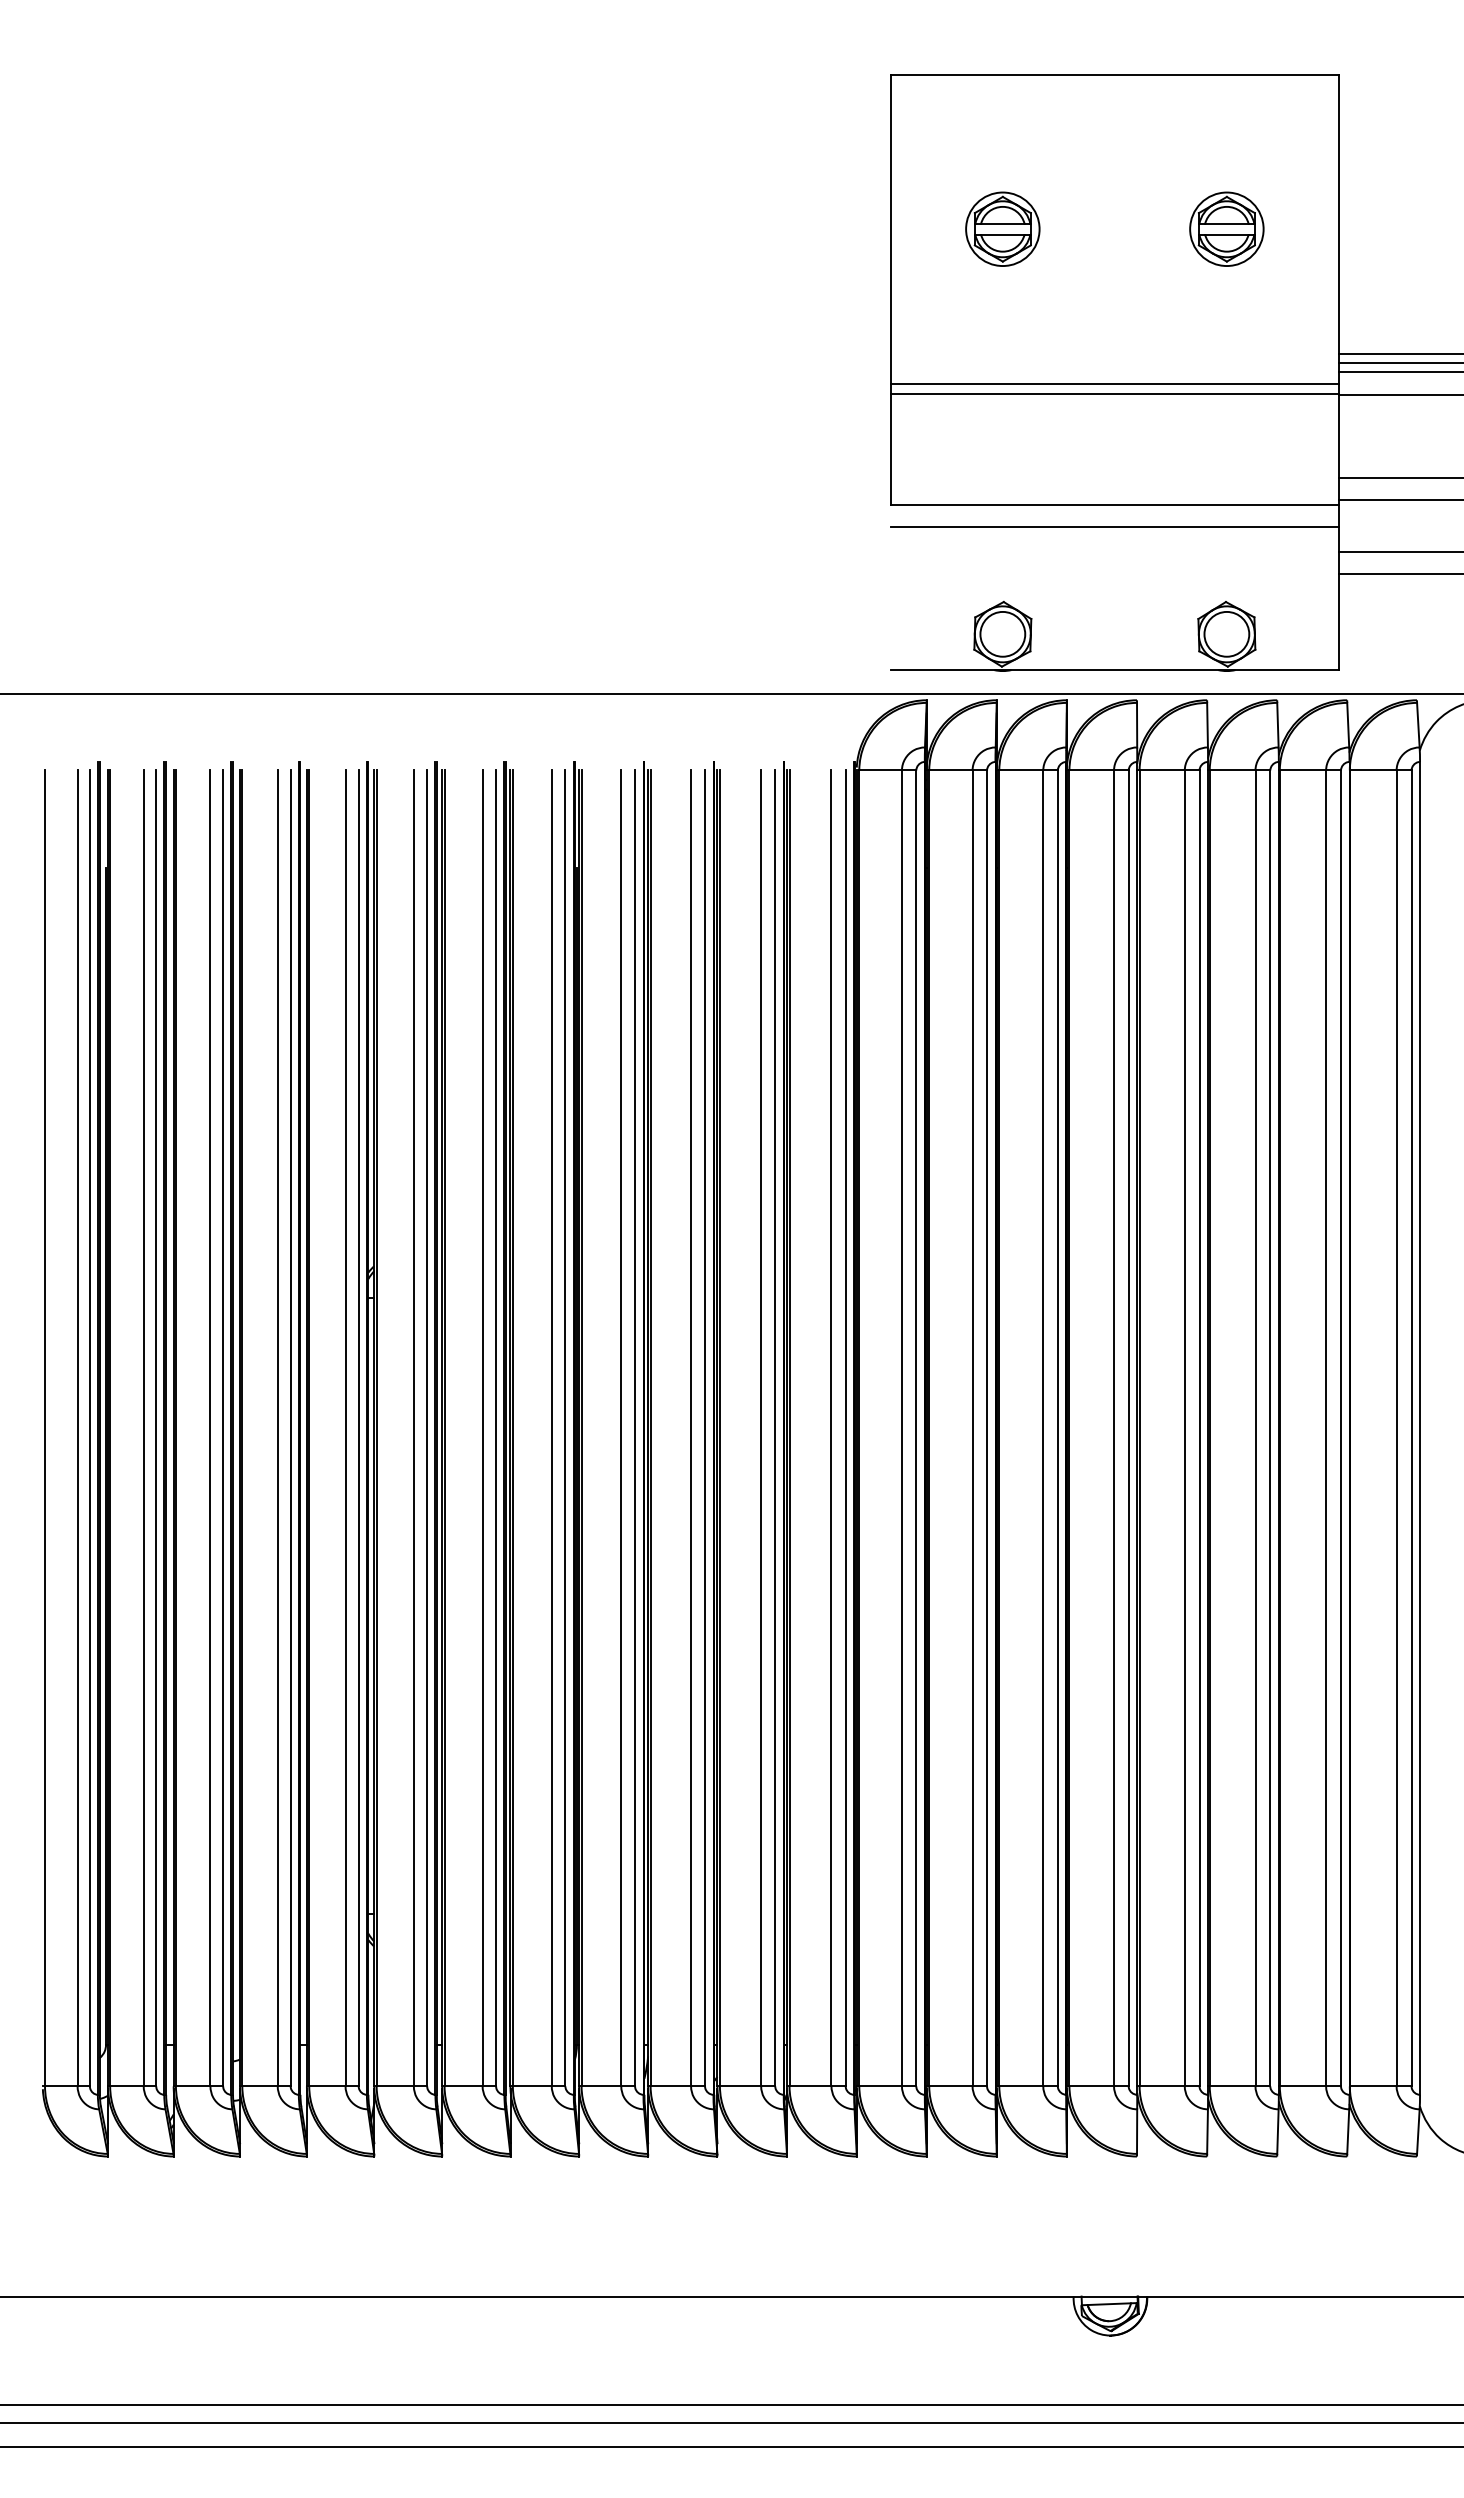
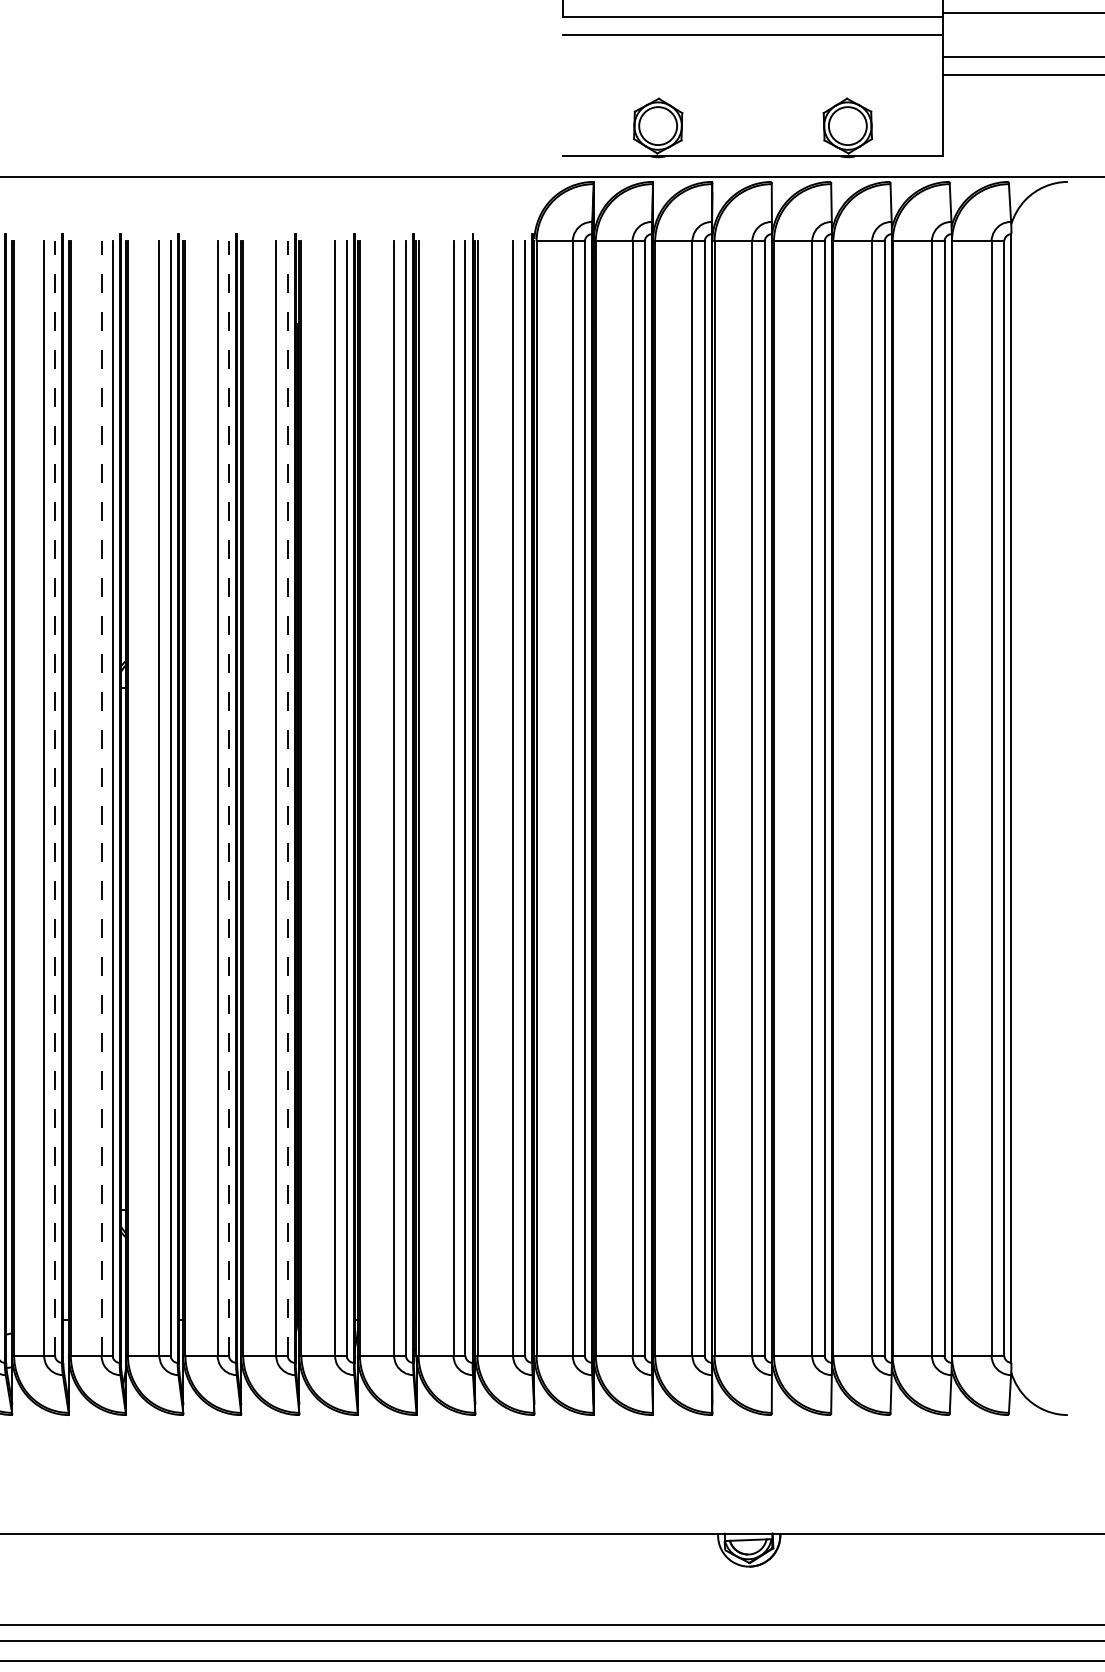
line: (290, 1428) -> (54, 798), solid -> dashed
line: (345, 1428) -> (101, 798), solid -> dashed
line: (496, 1428) -> (229, 798), solid -> dashed
line: (565, 1428) -> (287, 798), solid -> dashed

